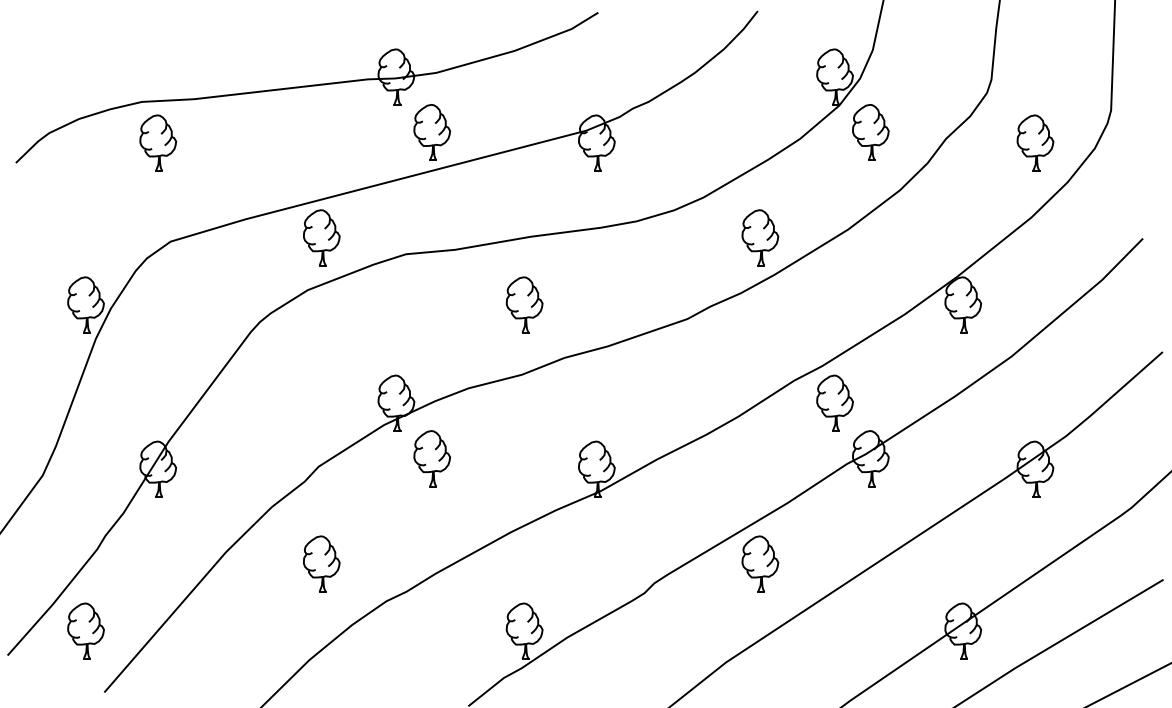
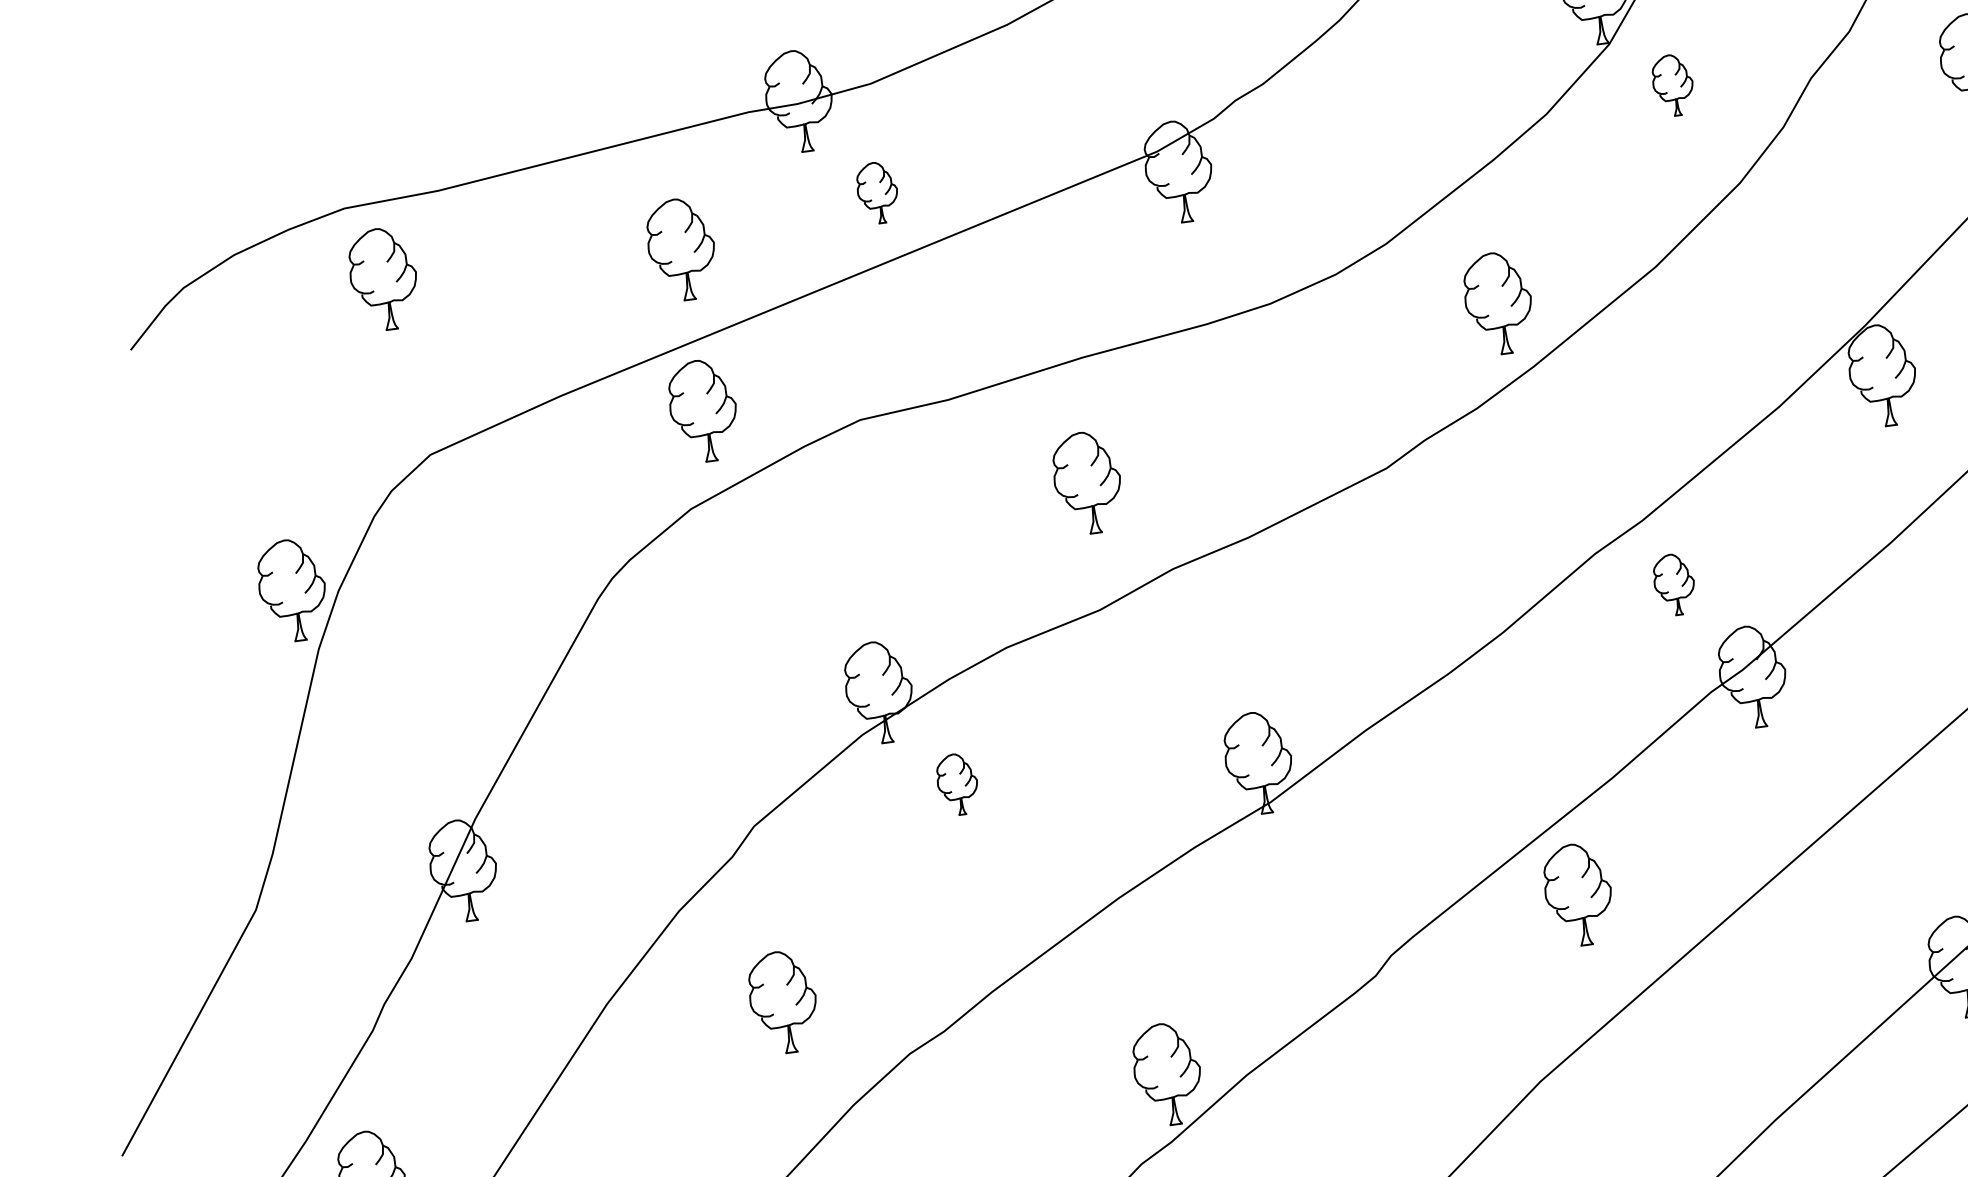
part: (431, 132) -> (876, 193), size x0.6
part: (870, 132) -> (1672, 85), size x0.6
part: (321, 148) -> (681, 248), added
part: (834, 402) -> (1673, 583), size x0.6
part: (431, 458) -> (956, 784), size x0.6

